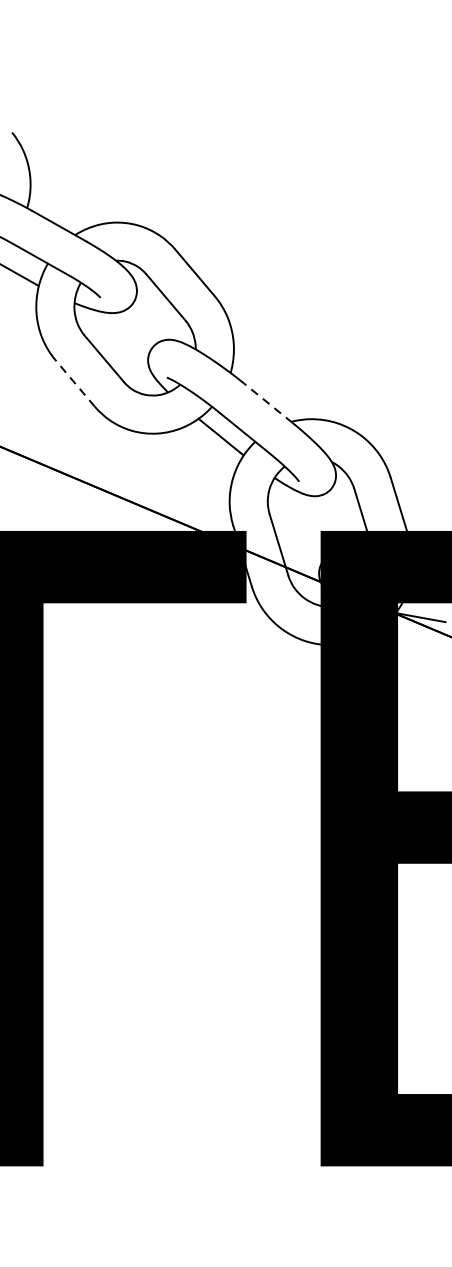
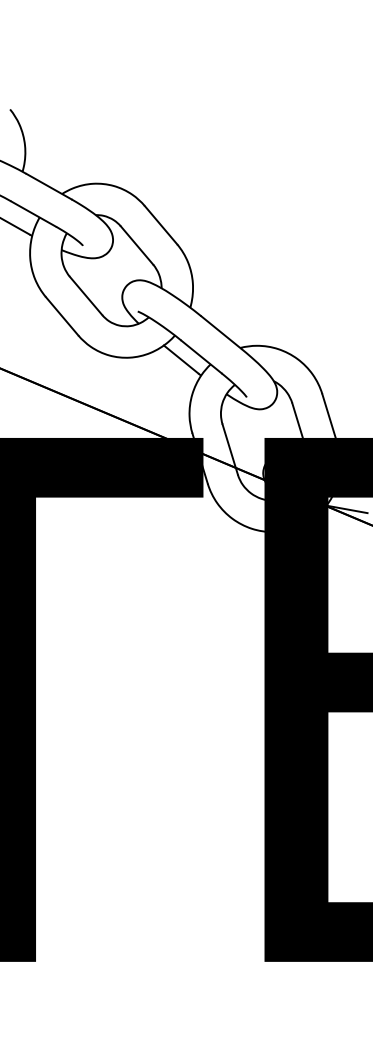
line: (74, 382) -> (61, 315), dashed -> solid
line: (268, 403) -> (221, 332), dashed -> solid

